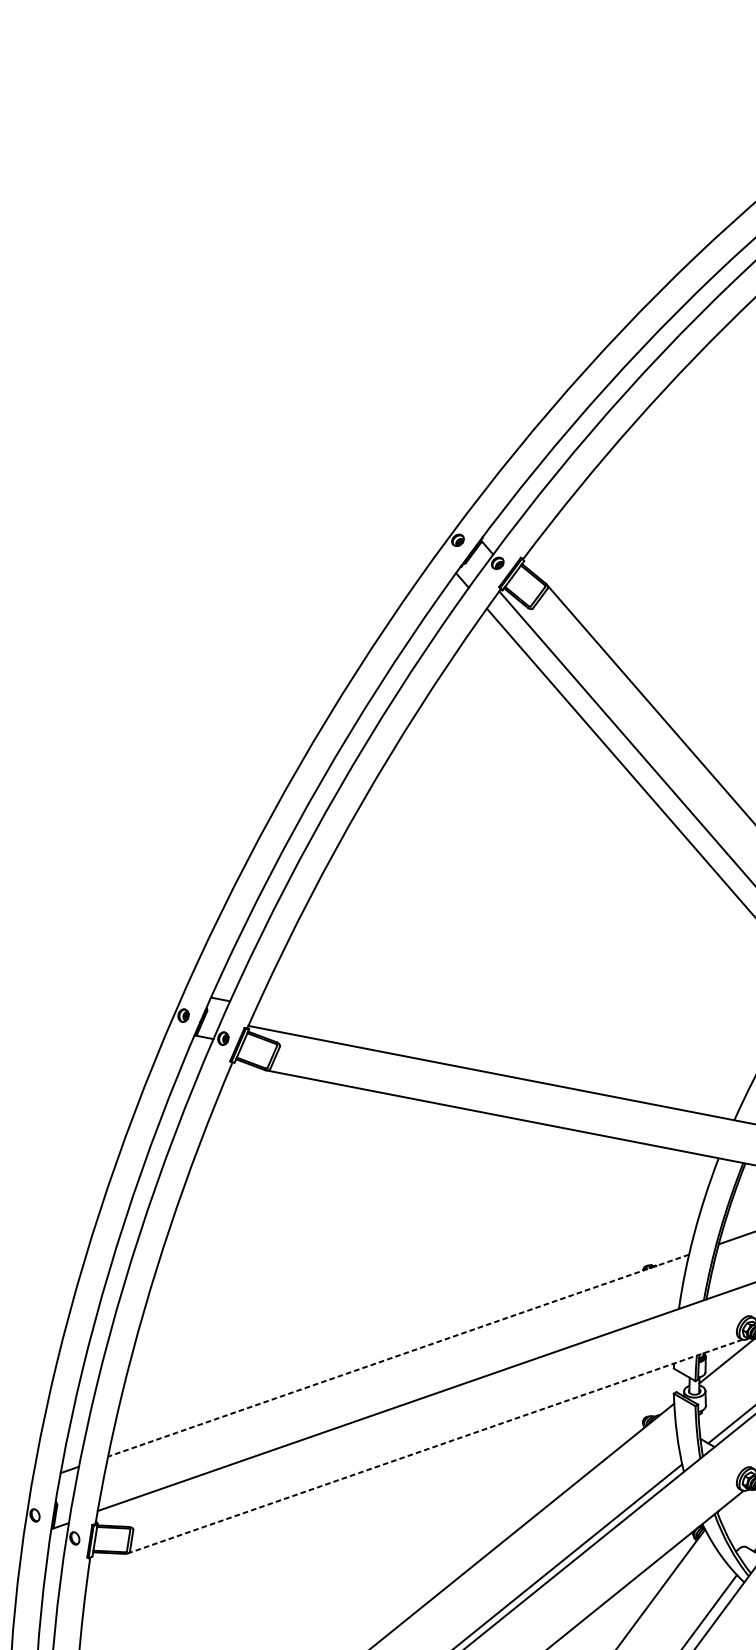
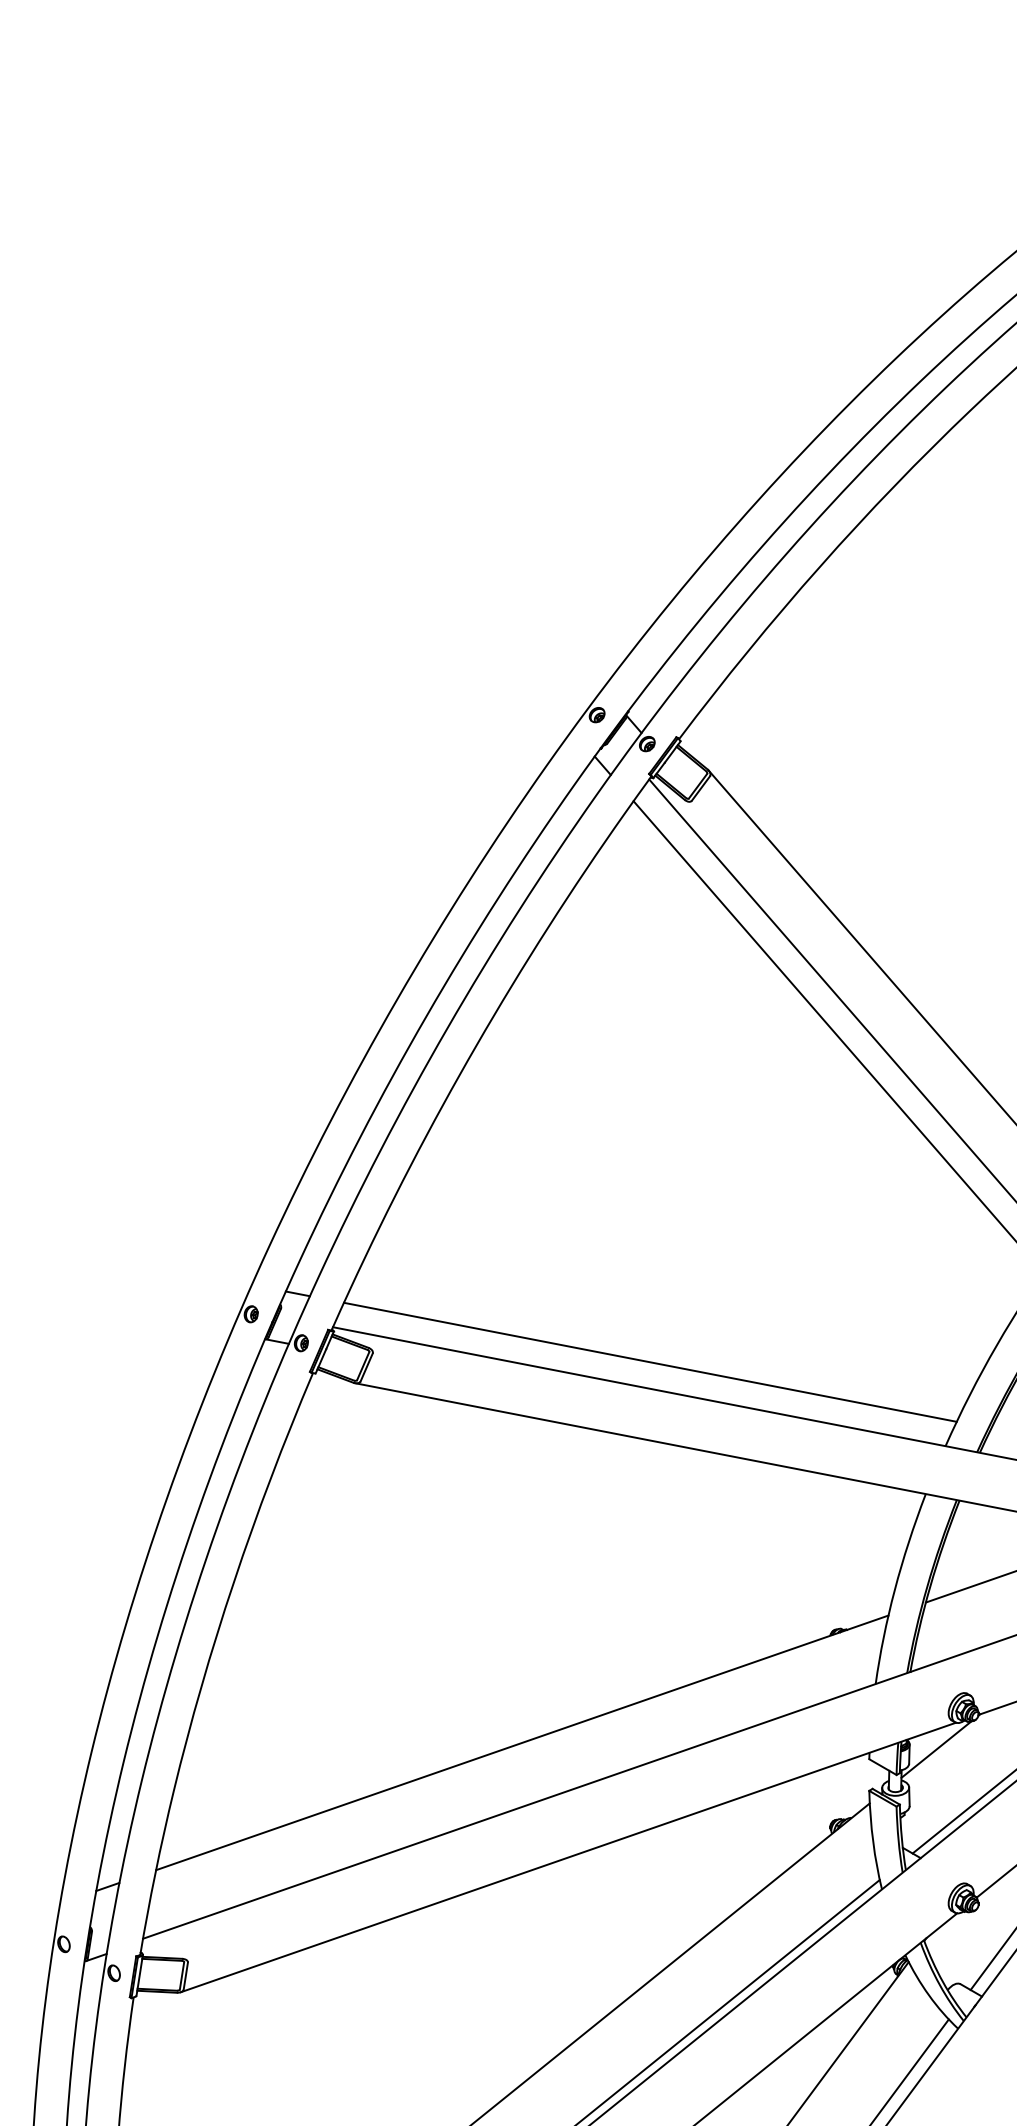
line: (499, 1053) -> (649, 1361), added
line: (398, 1355) -> (522, 1742), dashed -> solid
line: (434, 1446) -> (567, 1857), dashed -> solid

